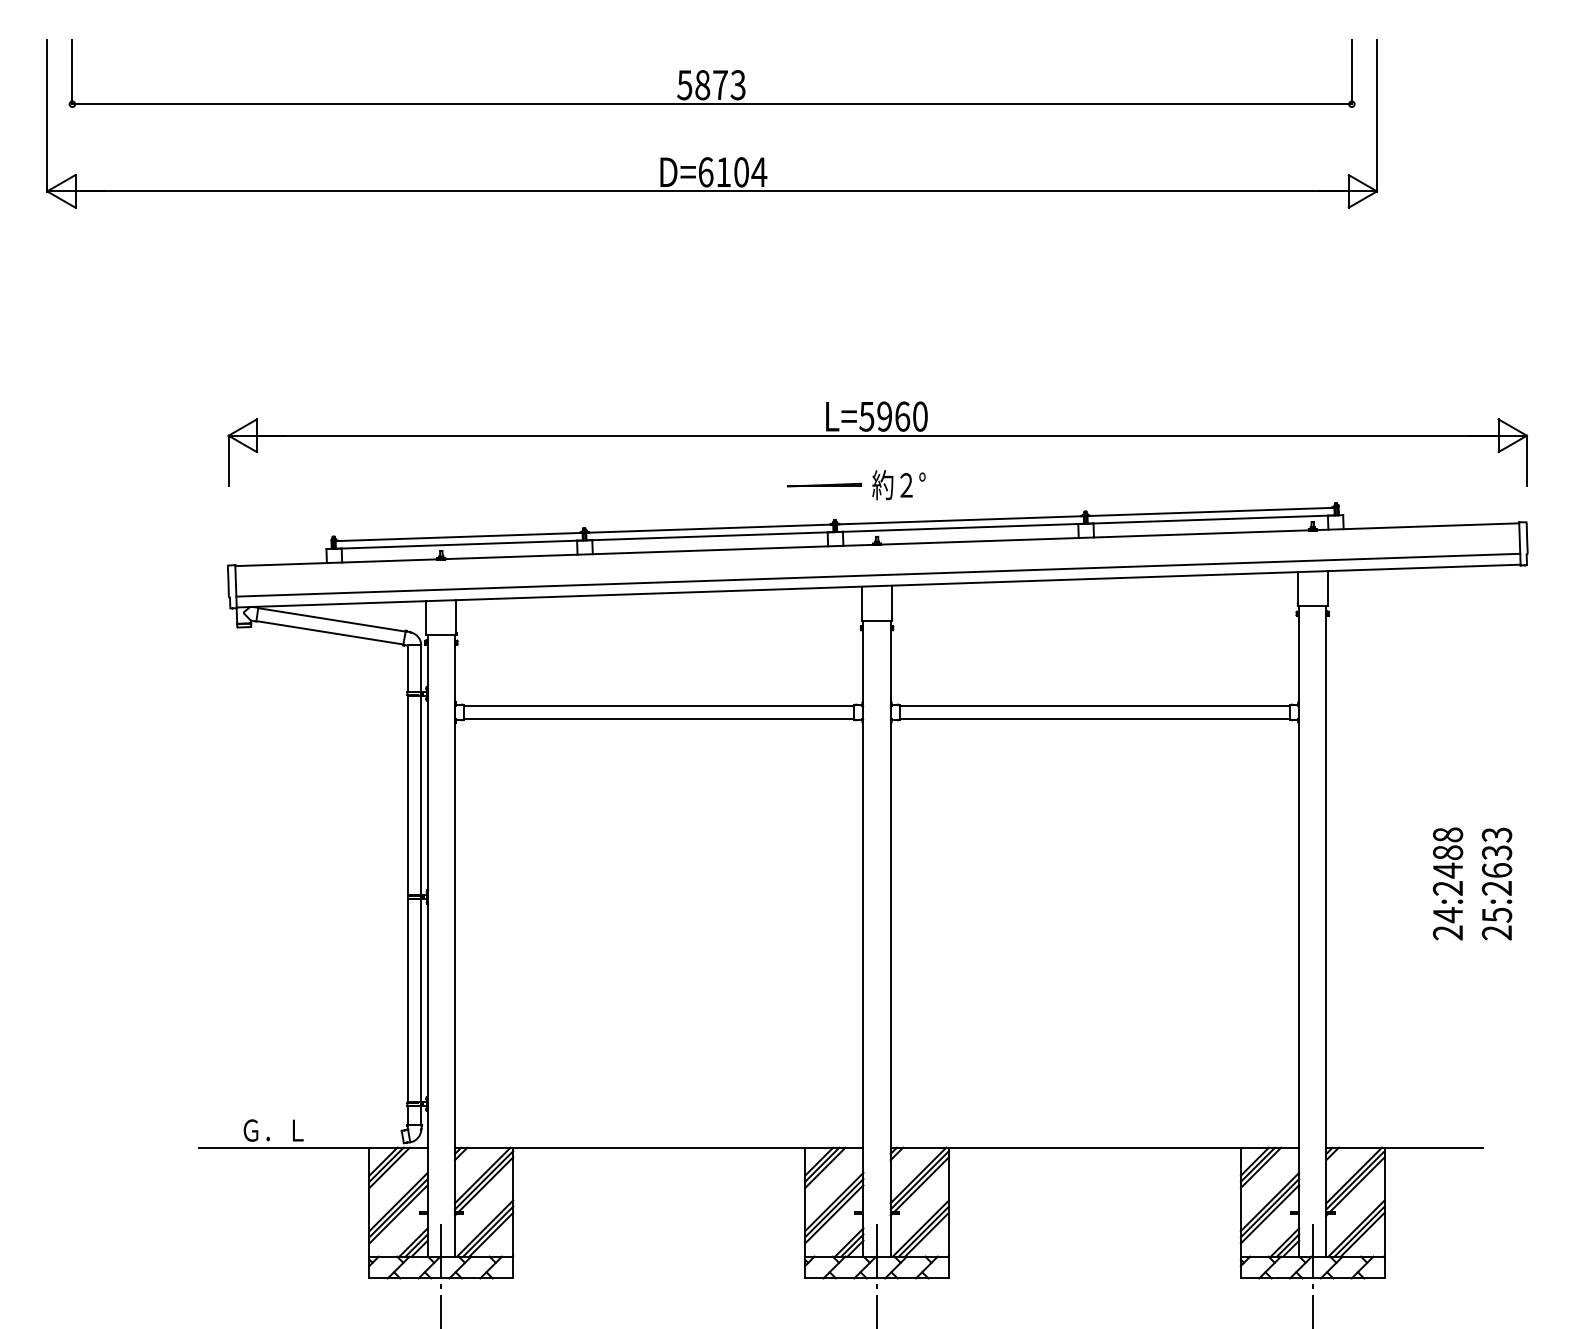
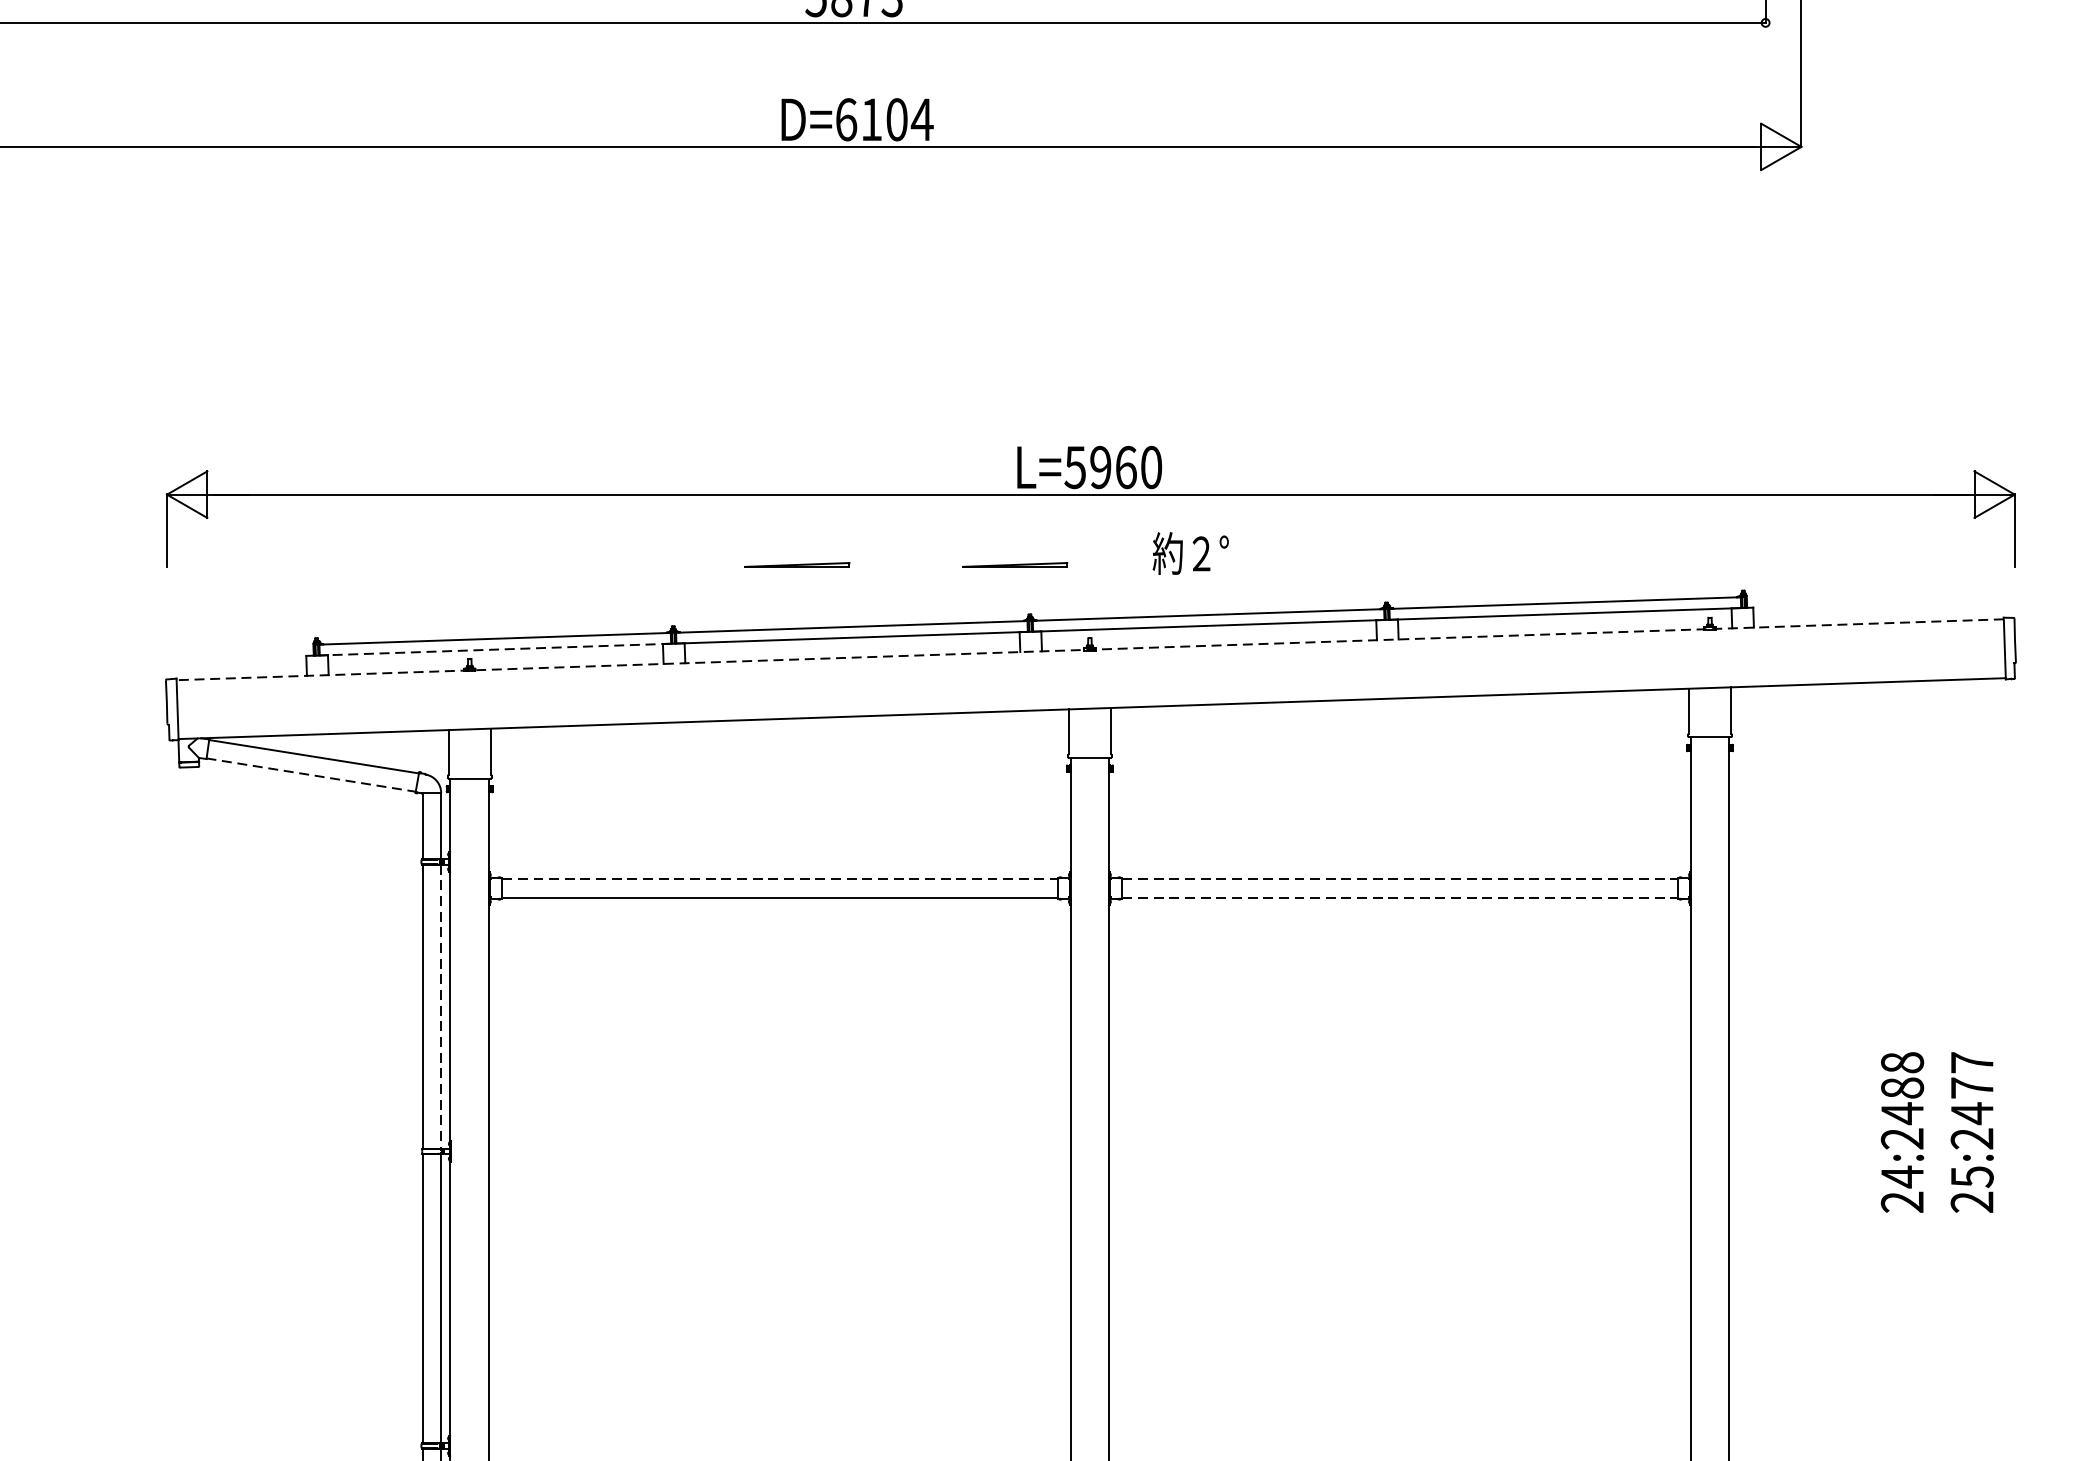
line: (671, 484) -> (797, 564), added
text: (898, 485) -> (1190, 554), moved
line: (459, 544) -> (495, 649), solid -> dashed
line: (876, 544) -> (1089, 649), solid -> dashed
line: (878, 574) -> (1091, 692), removed
line: (330, 632) -> (312, 774), solid -> dashed
line: (659, 705) -> (780, 878), solid -> dashed
line: (1095, 705) -> (1400, 878), solid -> dashed
line: (1095, 718) -> (1400, 897), solid -> dashed
line: (421, 795) -> (441, 1006), solid -> dashed
text: (1496, 852) -> (1971, 1087), 25:2633 -> 25:2477

